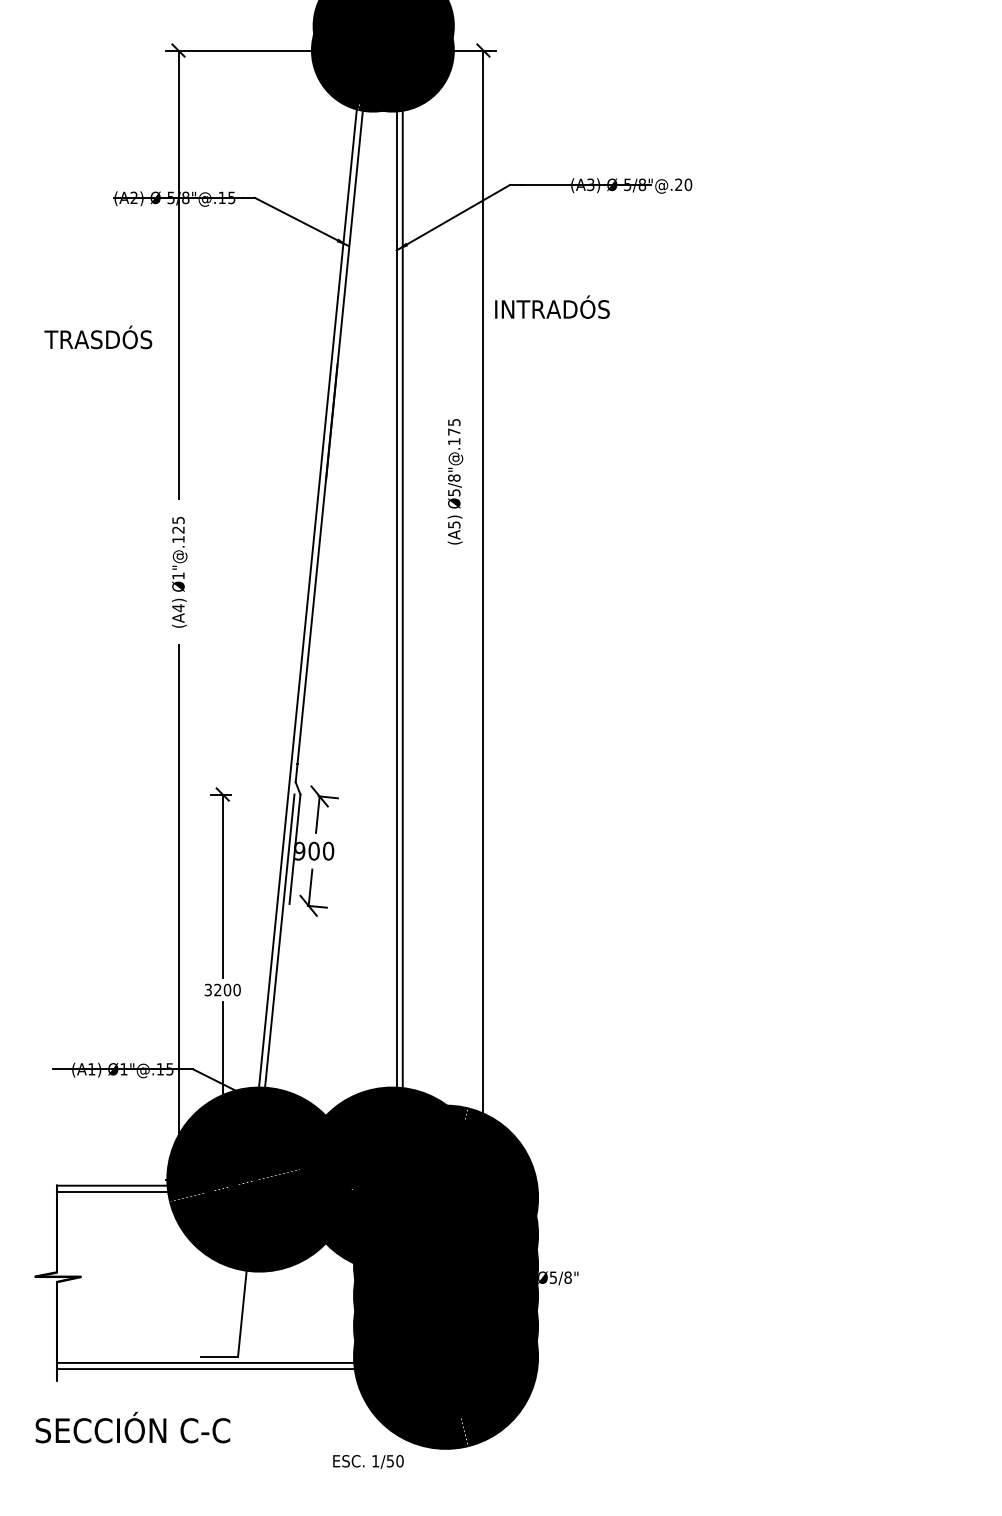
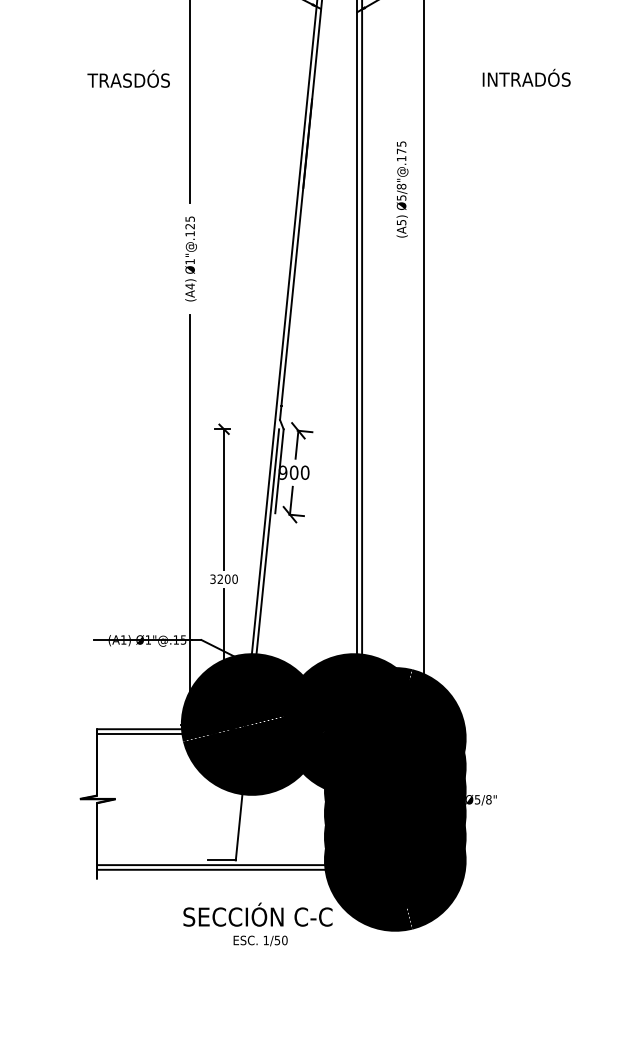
text: (552, 306) -> (526, 77), moved
text: (132, 1427) -> (257, 914), moved
text: (368, 1461) -> (260, 940), moved

